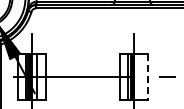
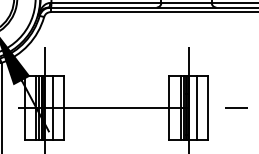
line: (139, 76) -> (196, 107), added
line: (147, 76) -> (207, 107), dashed -> solid

